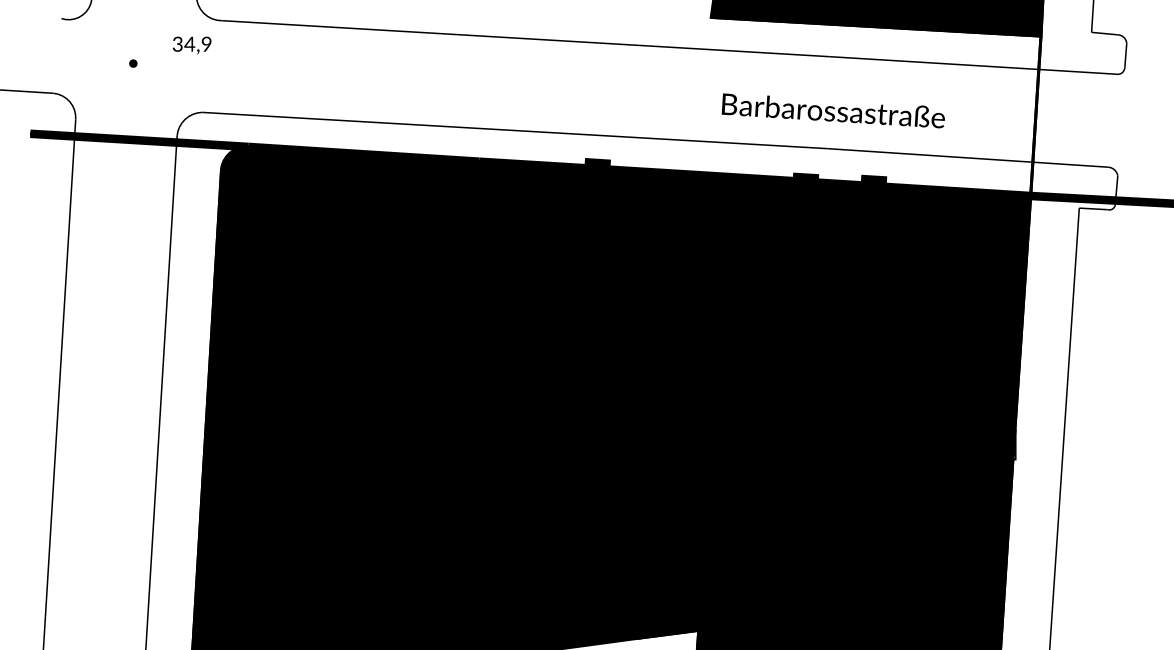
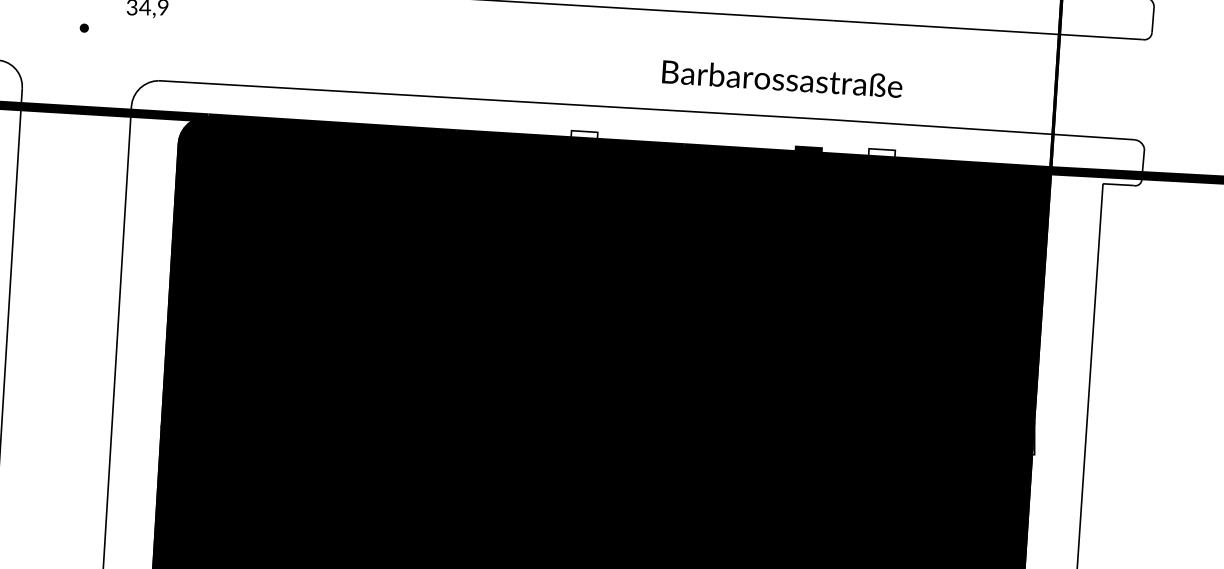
text: (832, 110) -> (781, 78), moved
fill: (597, 163) -> (584, 135), removed
fill: (873, 180) -> (881, 154), removed

